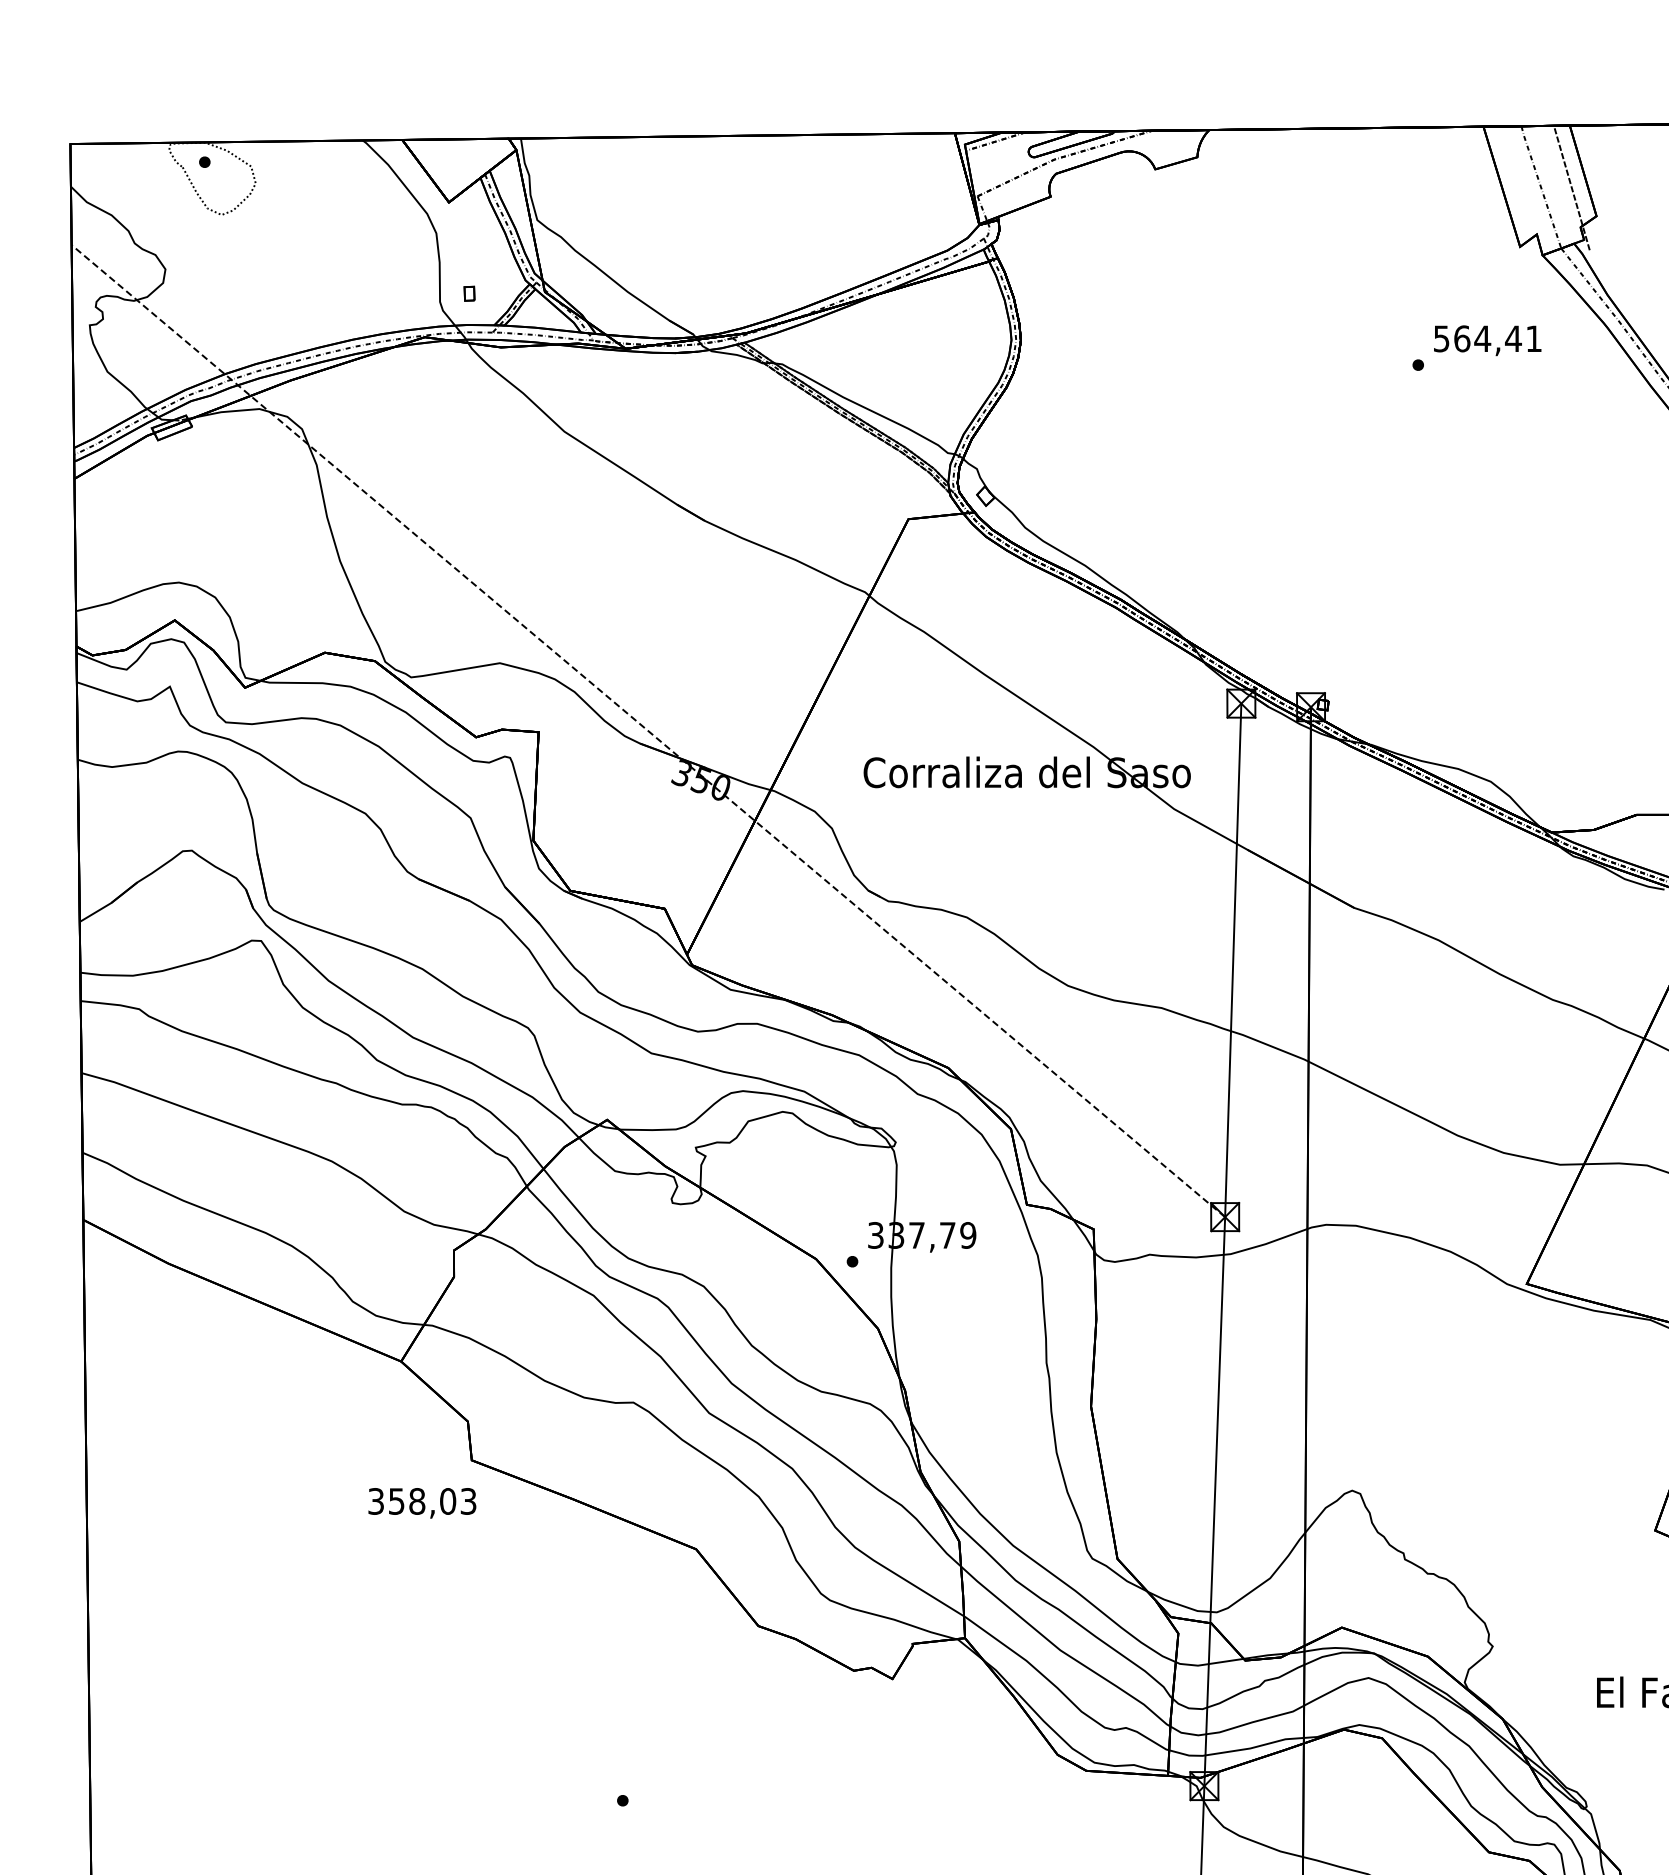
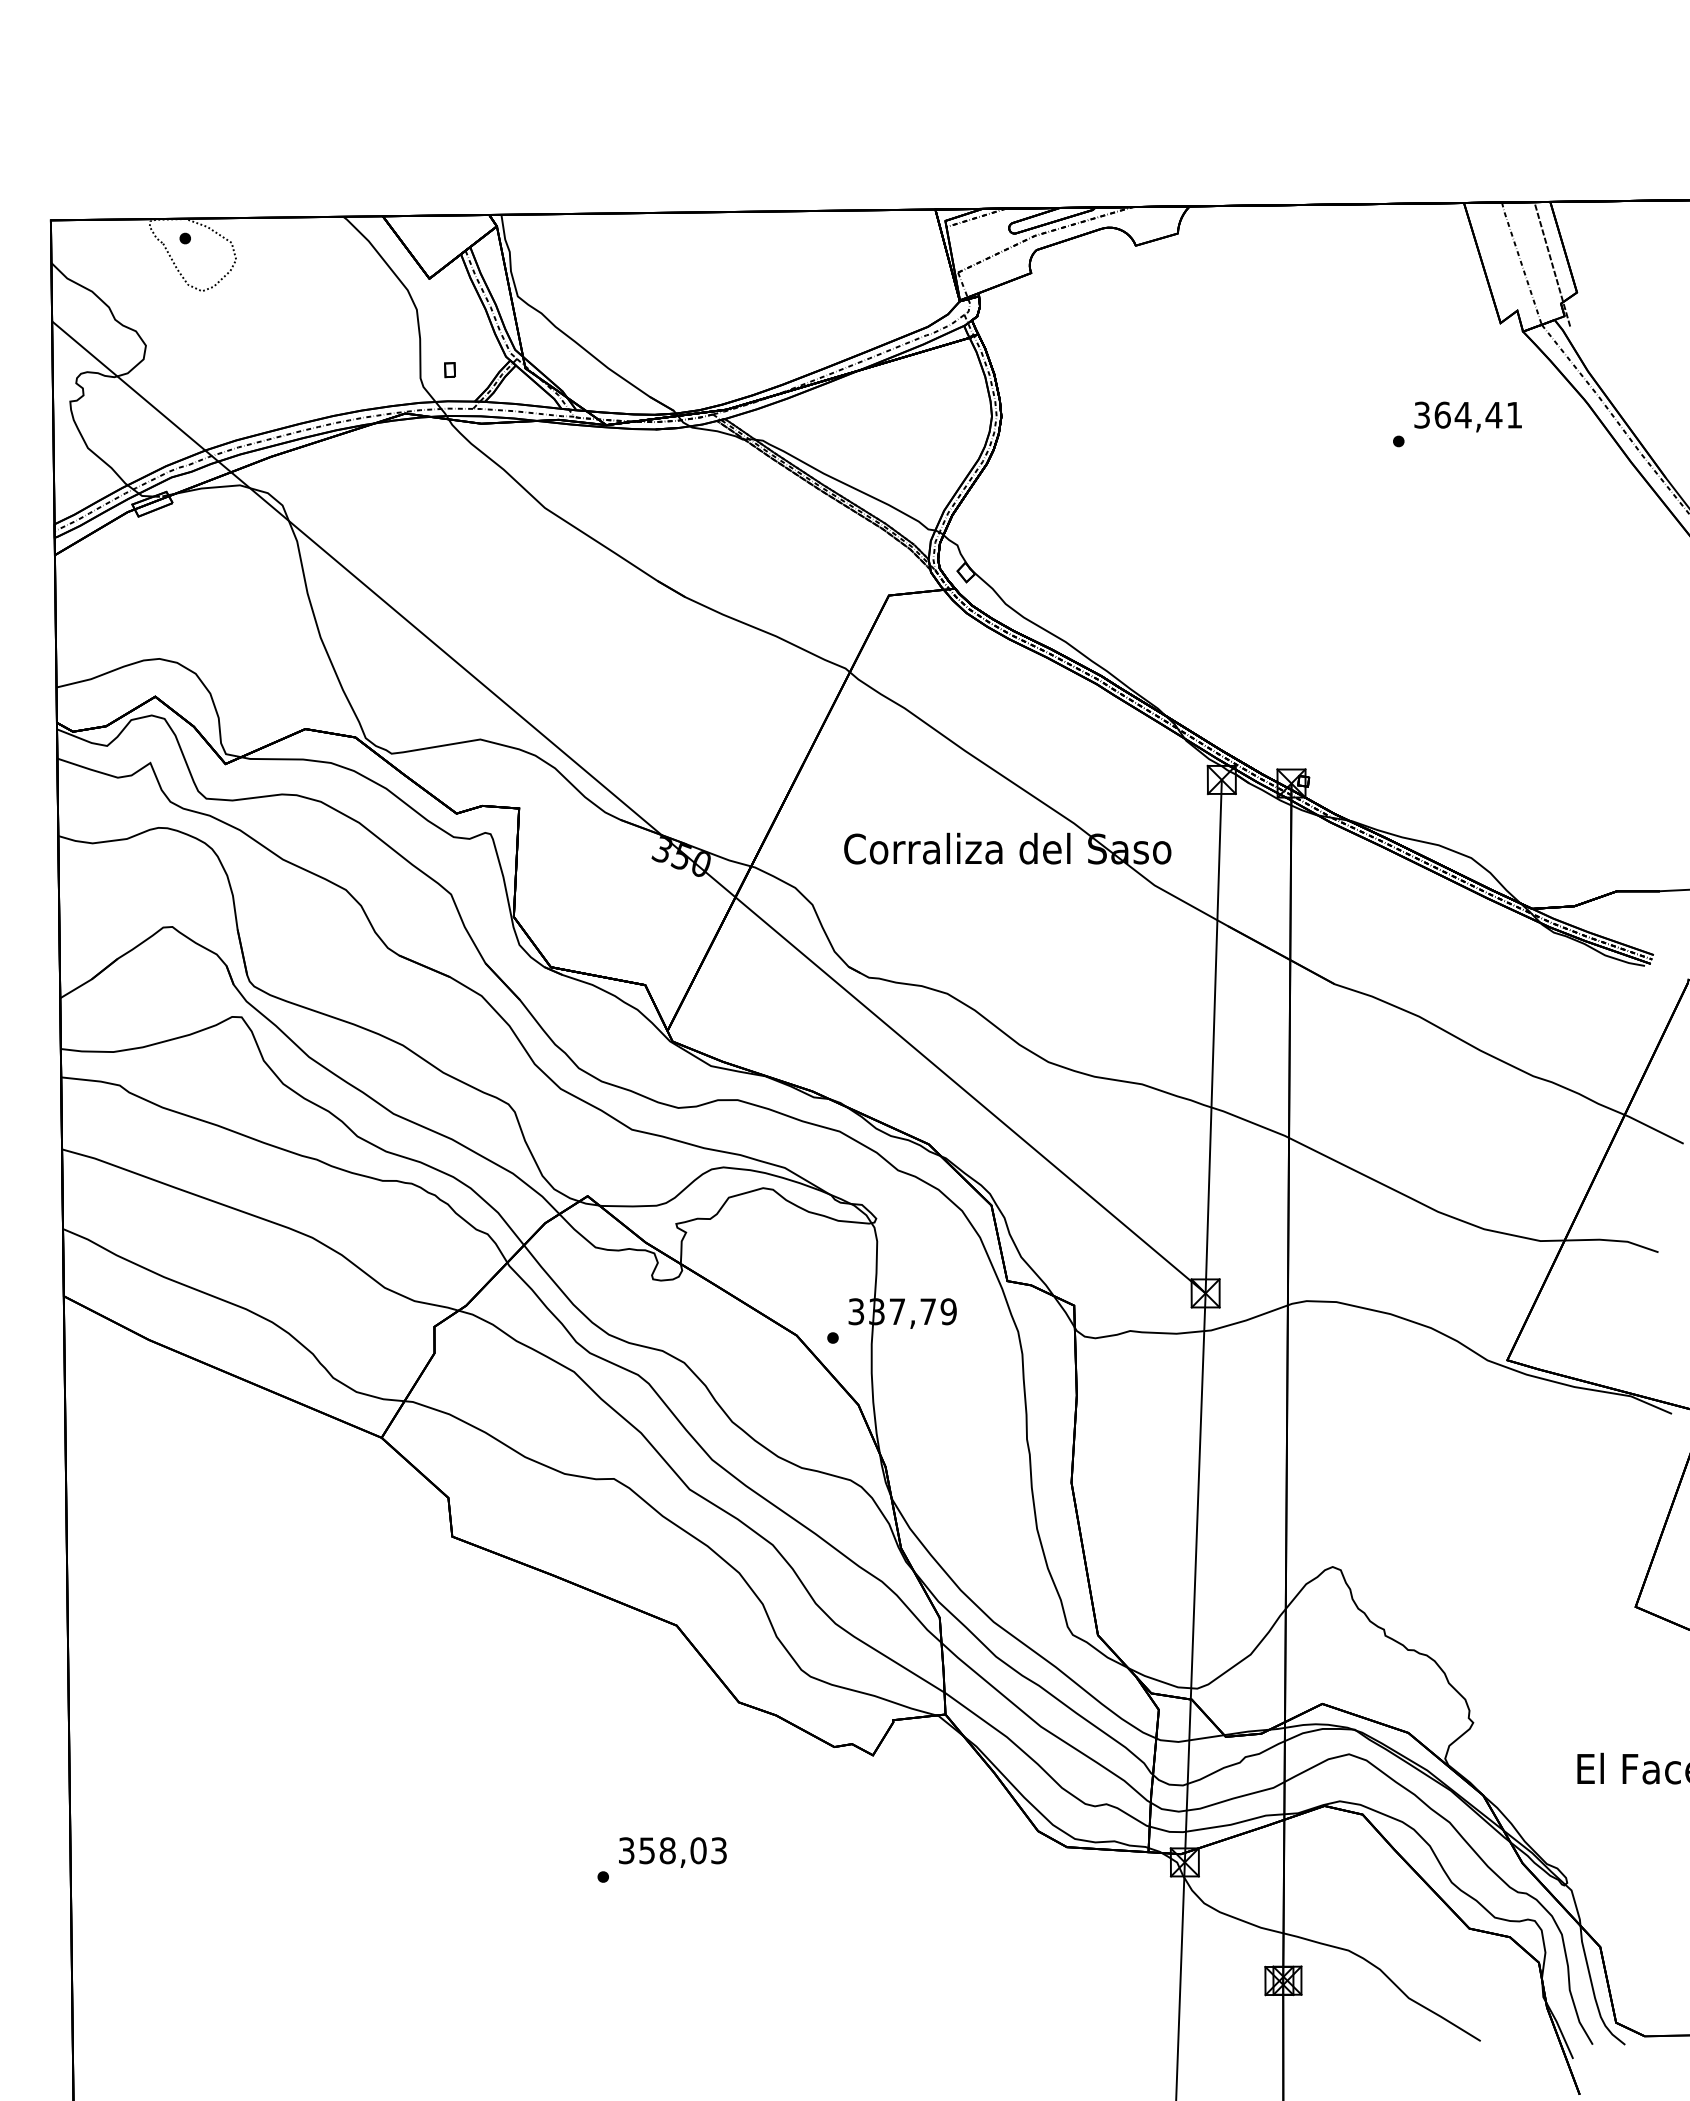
text: (1442, 338) -> (1422, 414), 564,41 -> 364,41
line: (648, 731) -> (628, 807), dashed -> solid
text: (422, 1503) -> (672, 1852), moved

